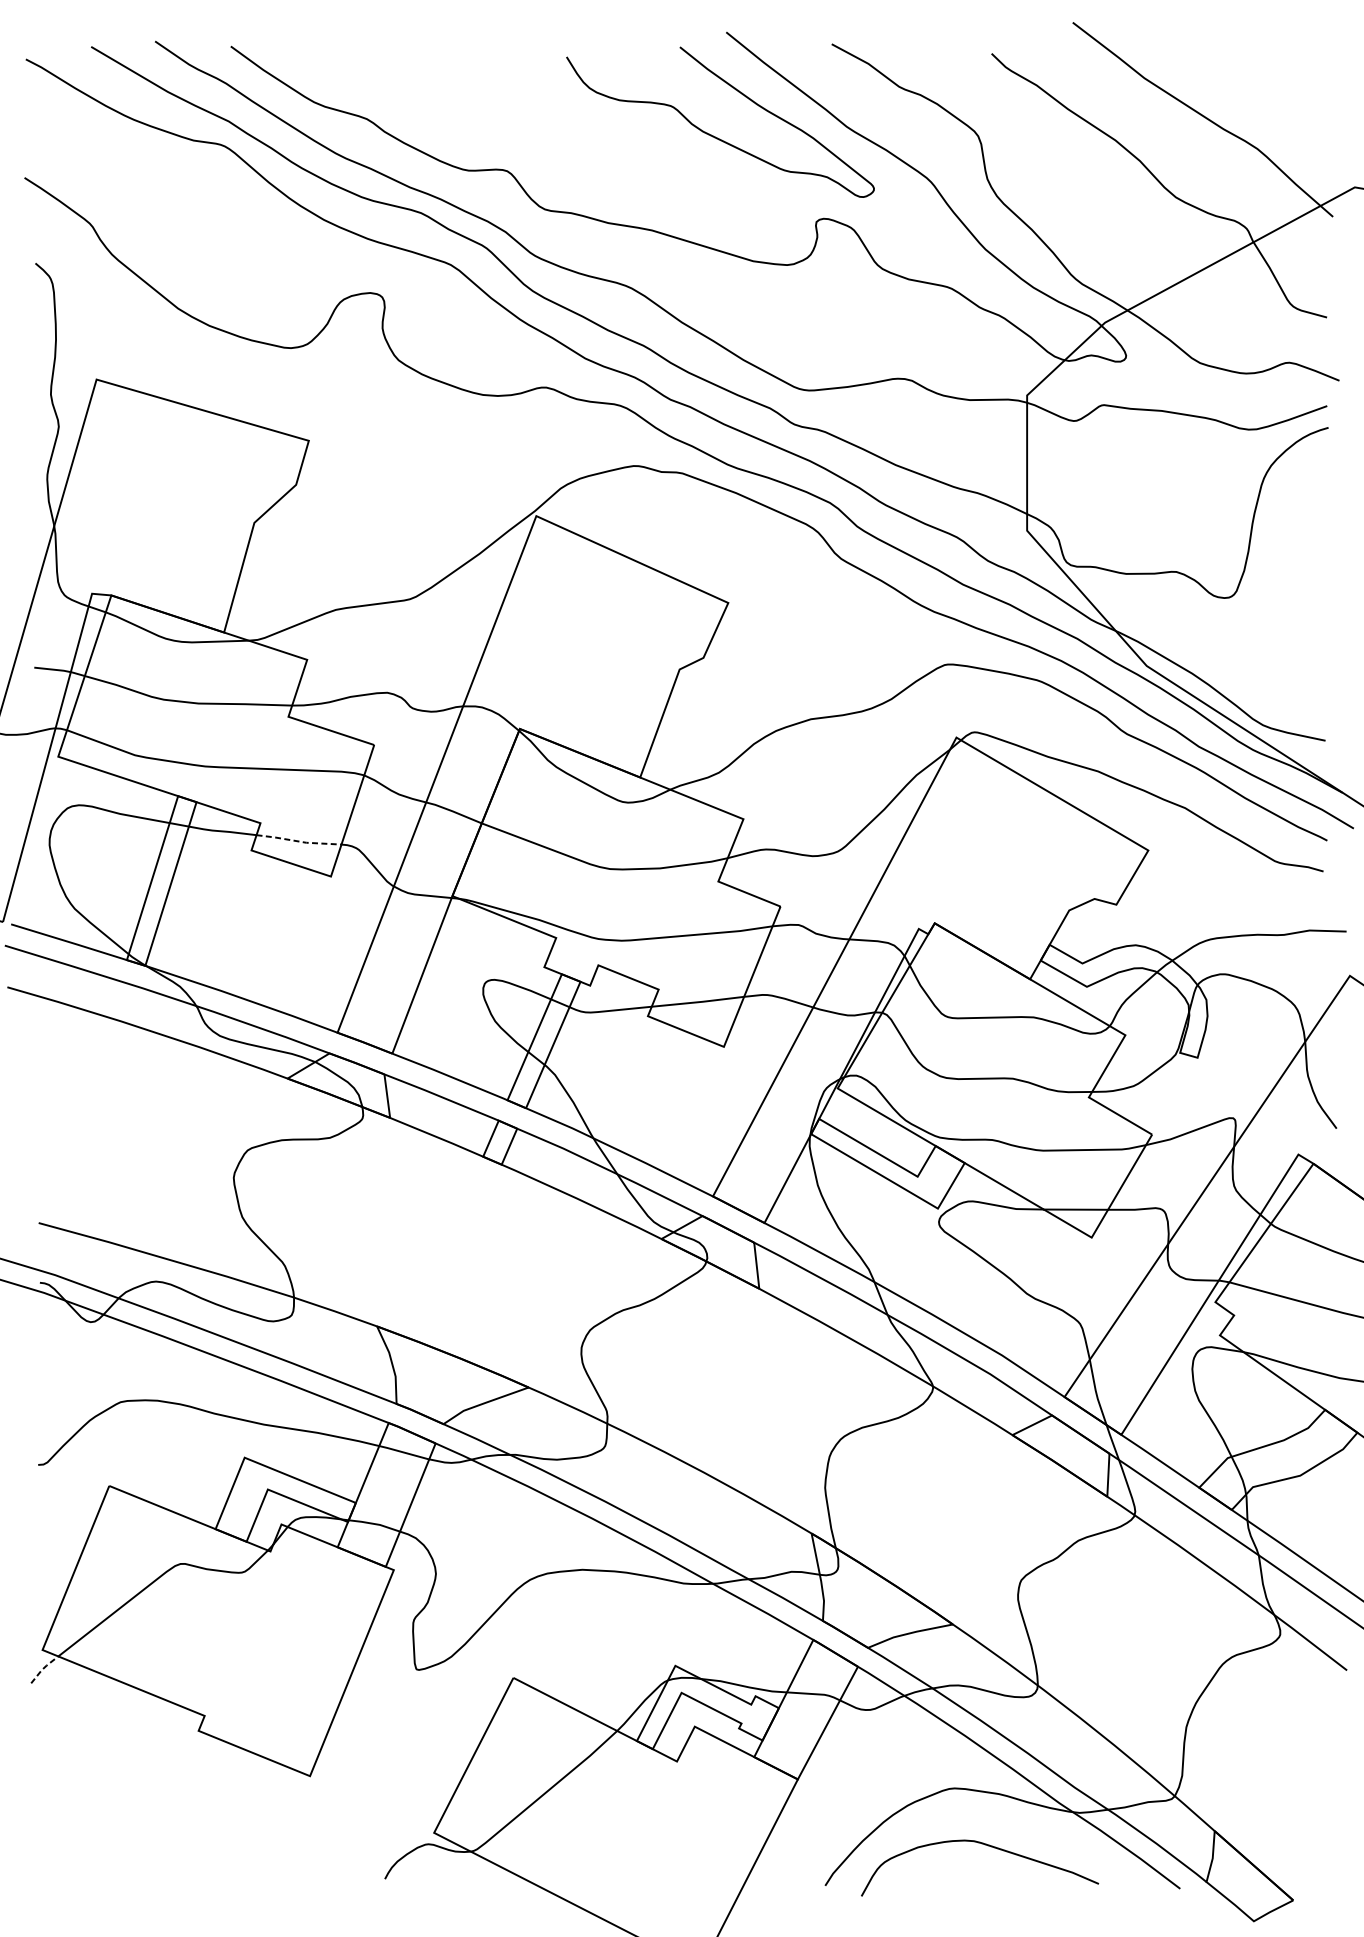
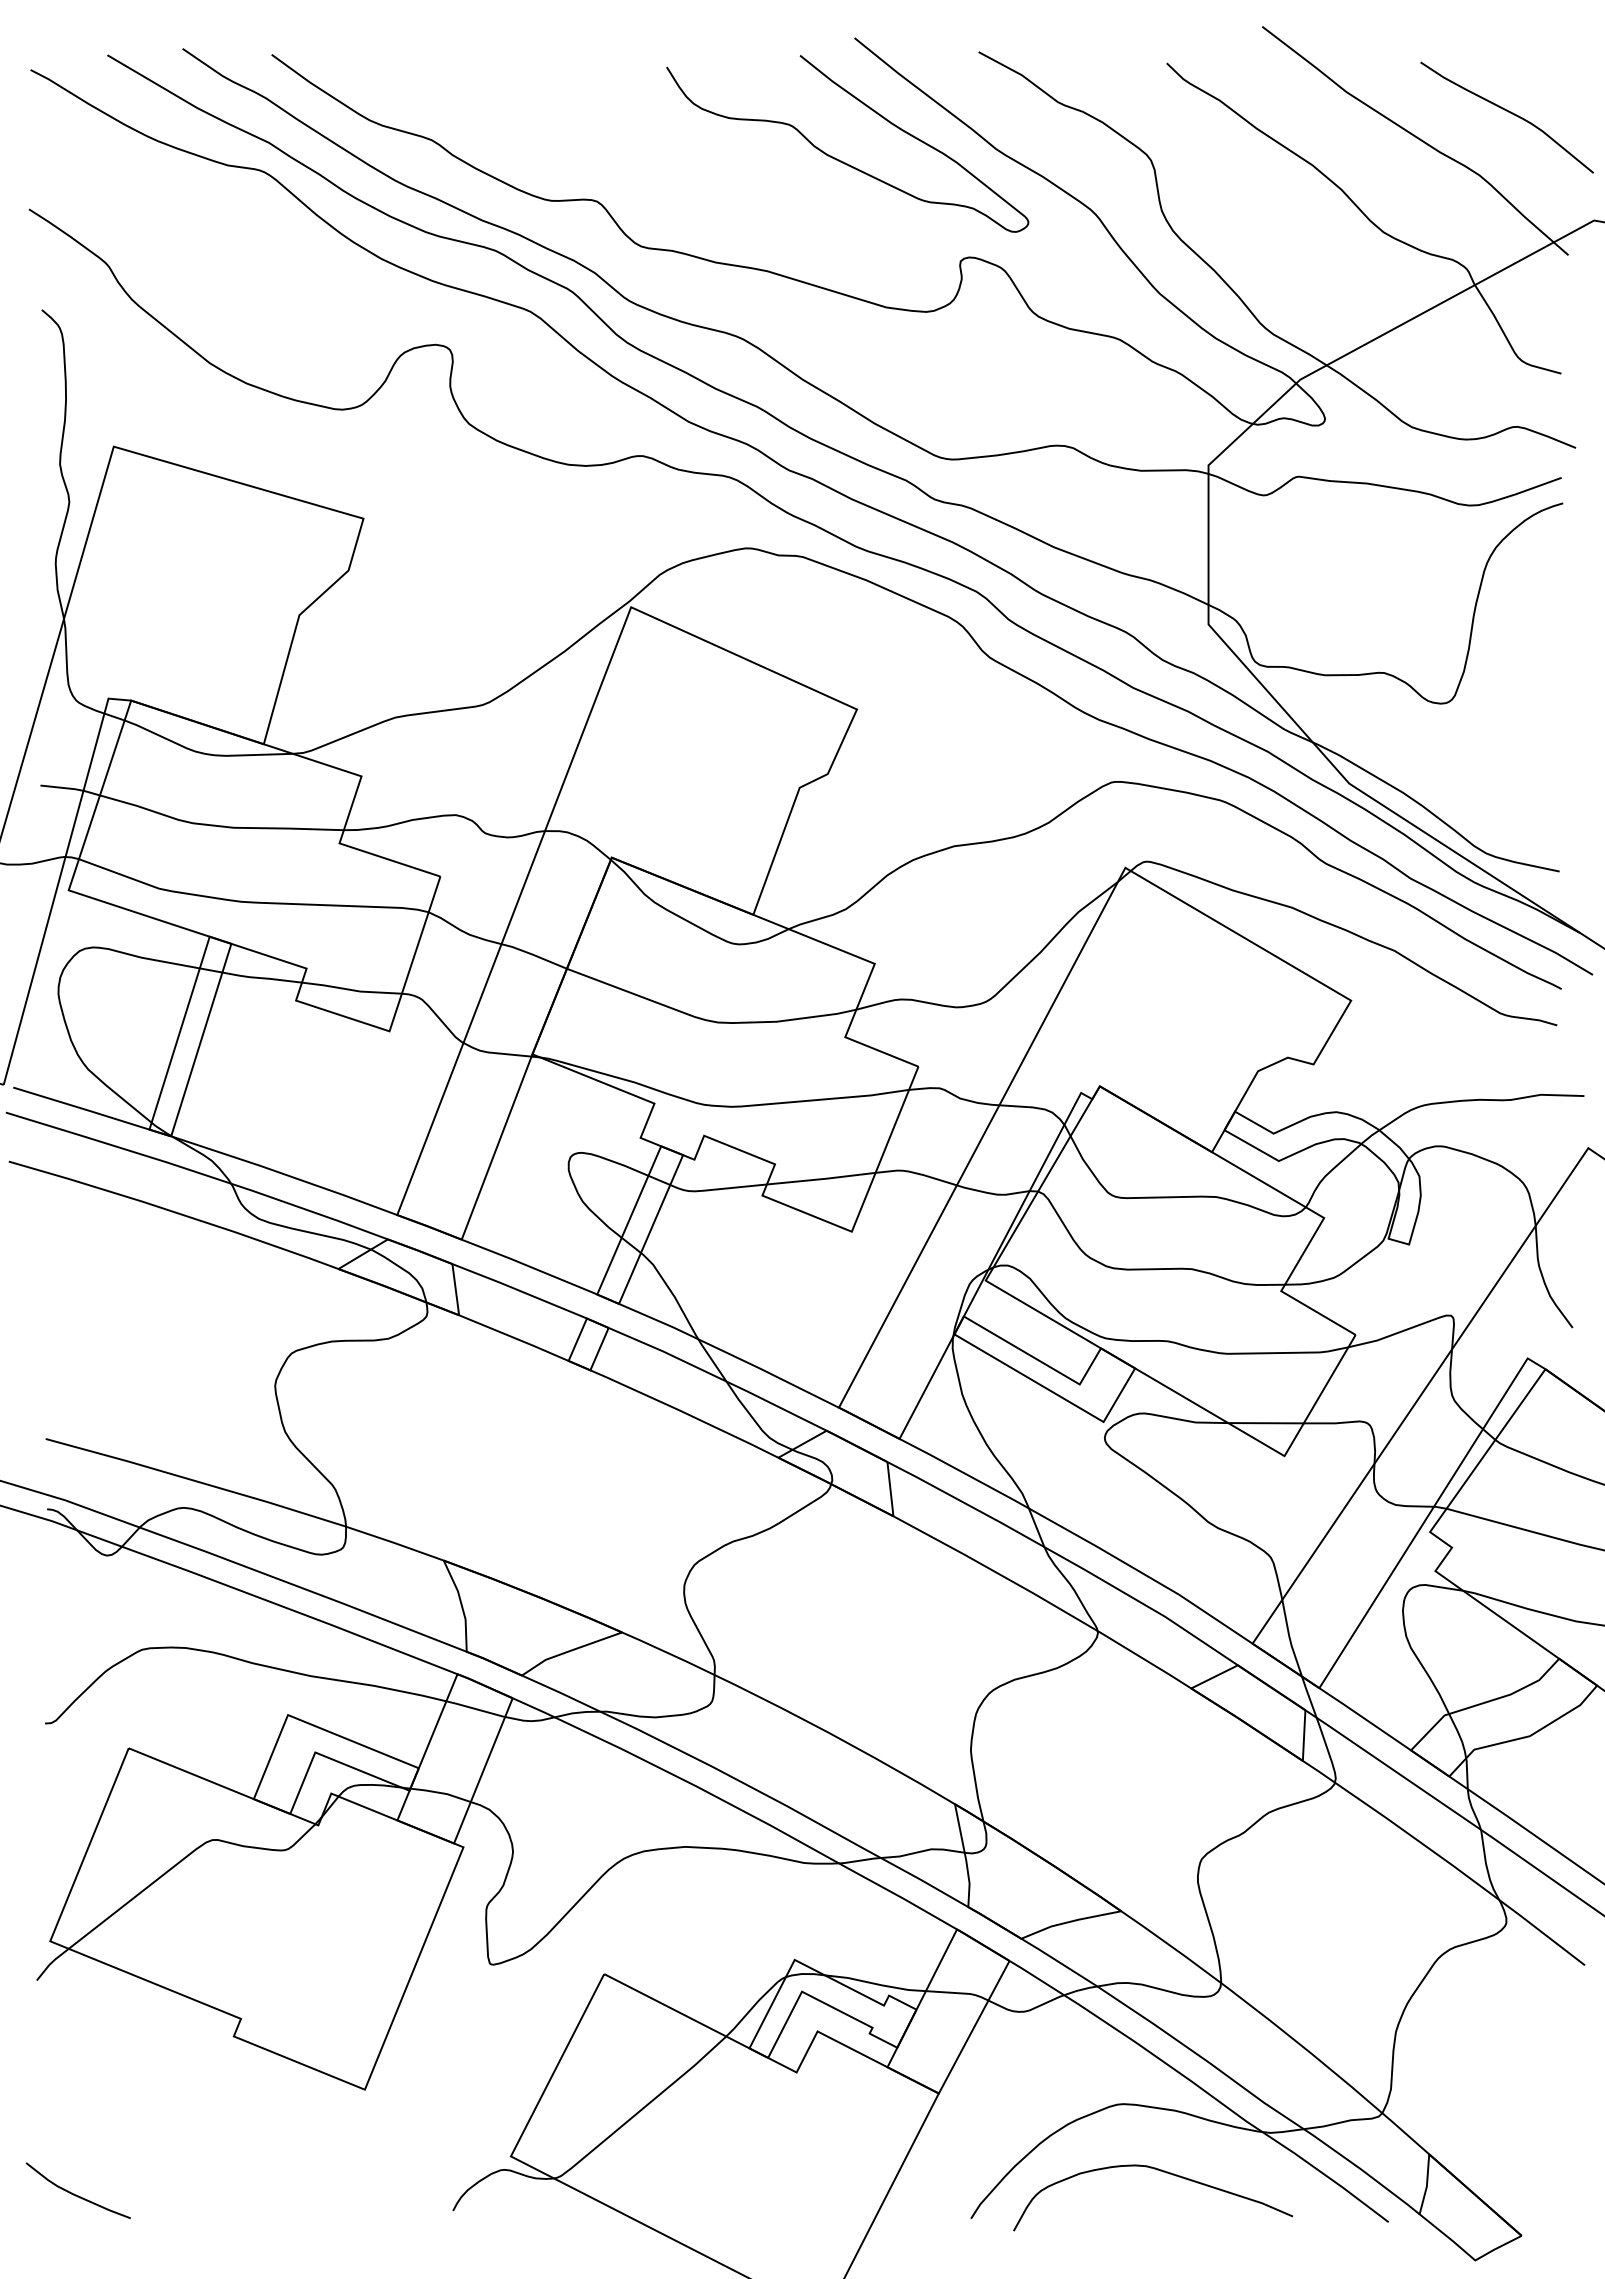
curve: (1282, 95) -> (1508, 112), added
line: (298, 841) -> (351, 990), dashed -> solid
line: (43, 1668) -> (51, 1962), dashed -> solid
curve: (64, 1865) -> (76, 2194), added

